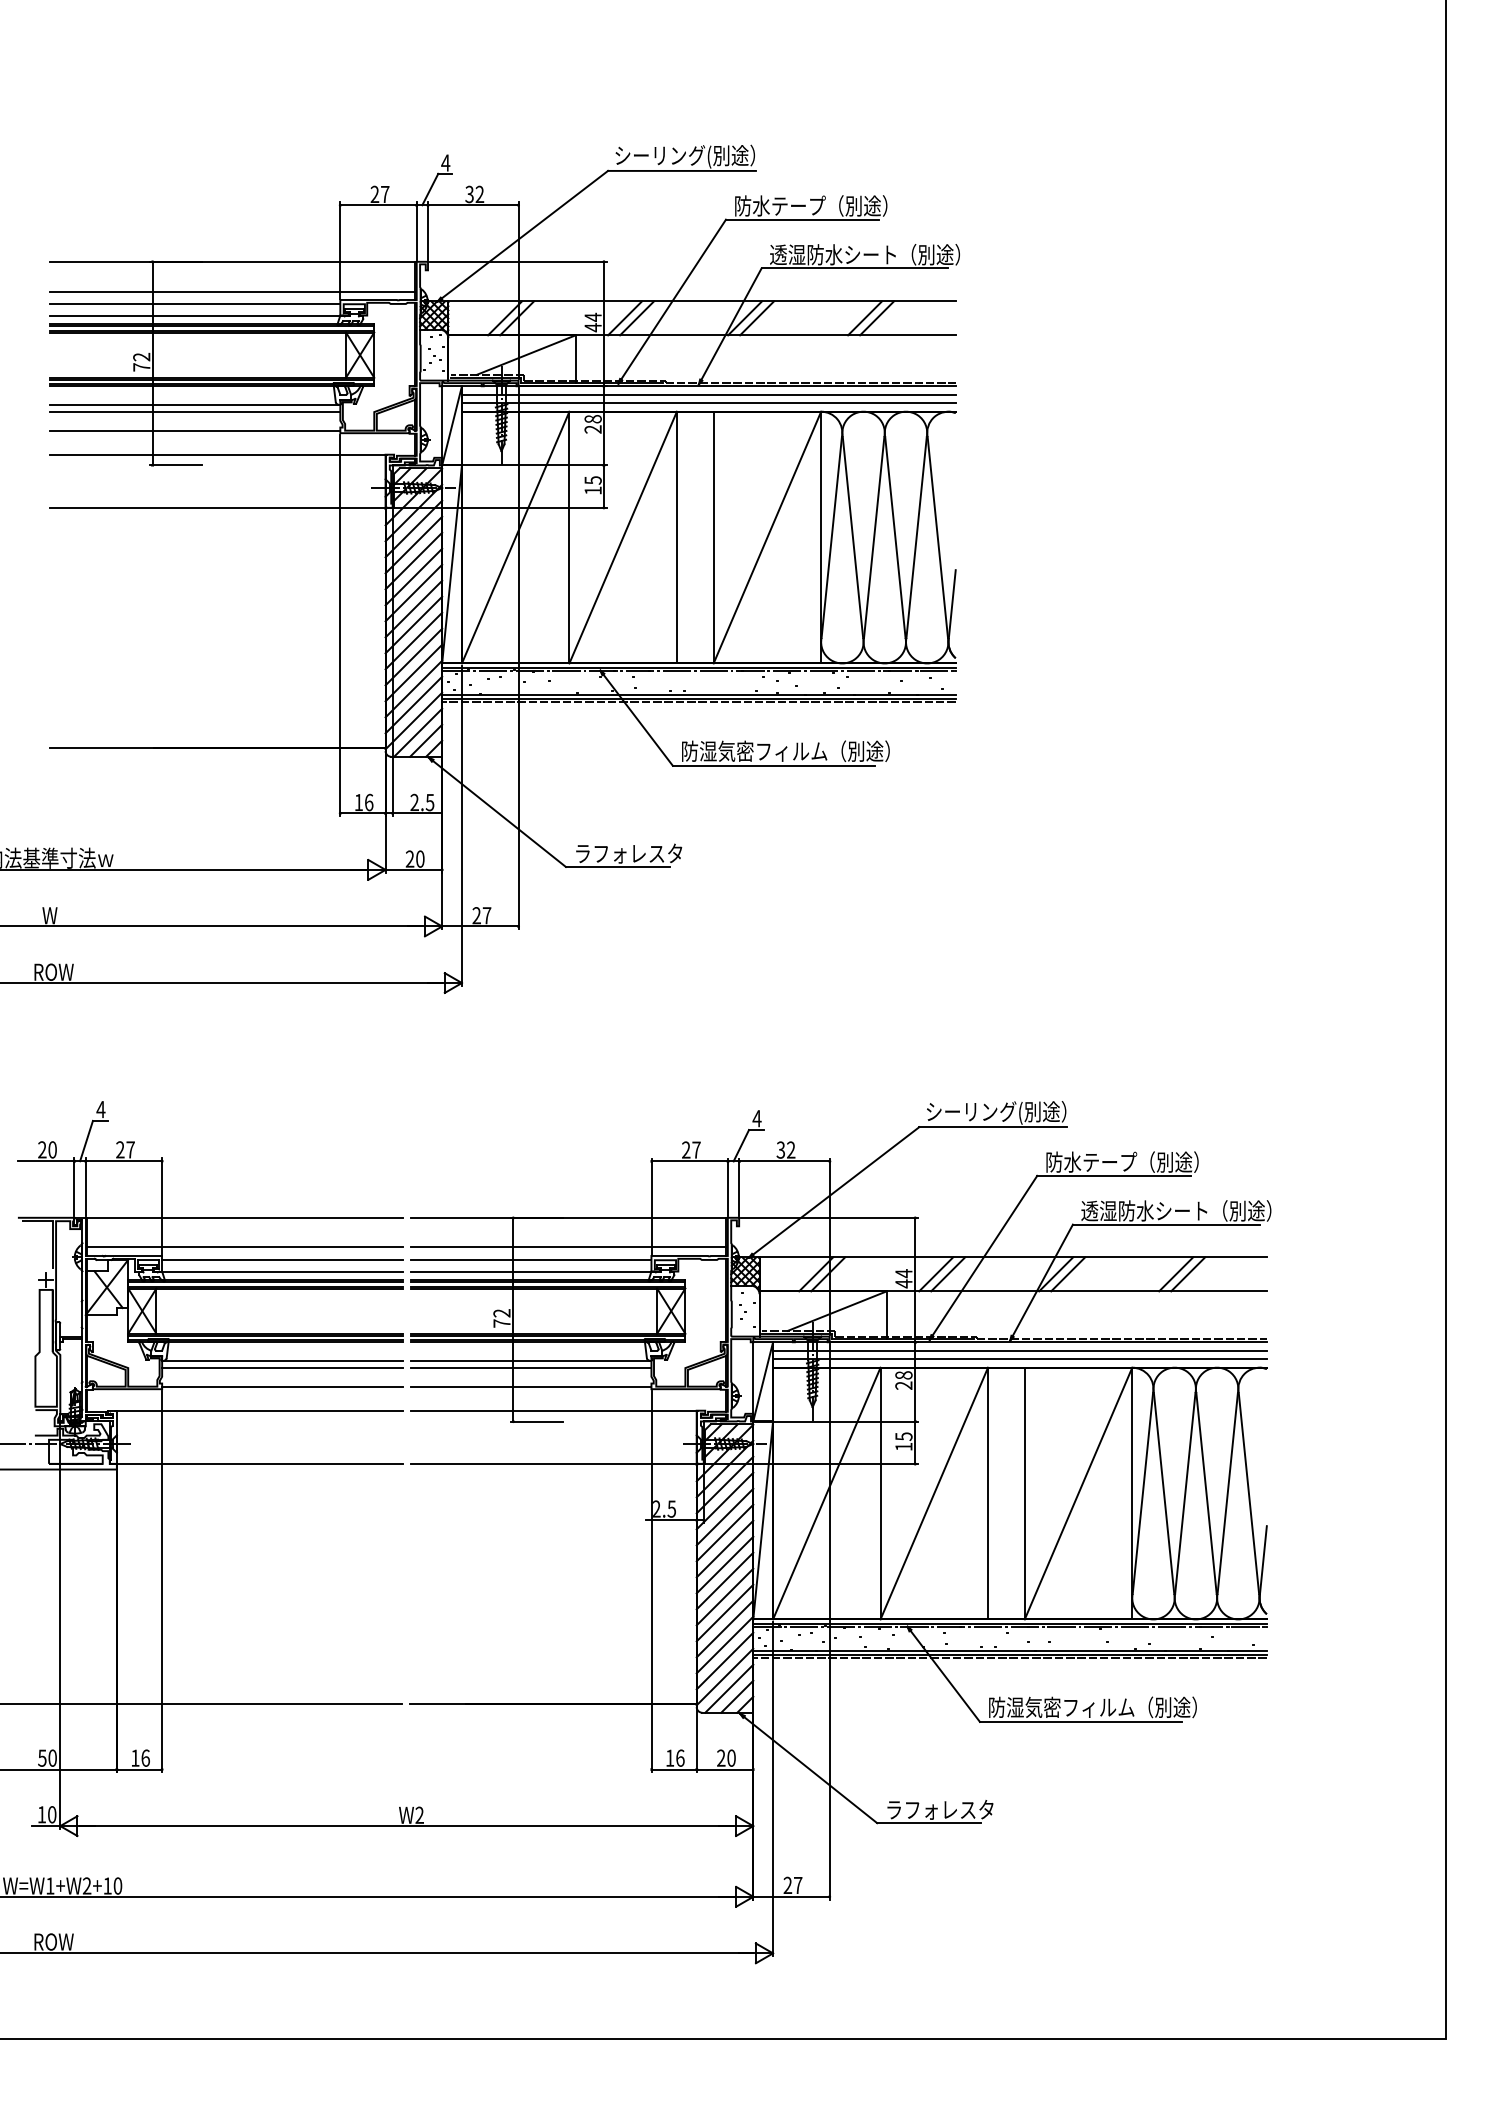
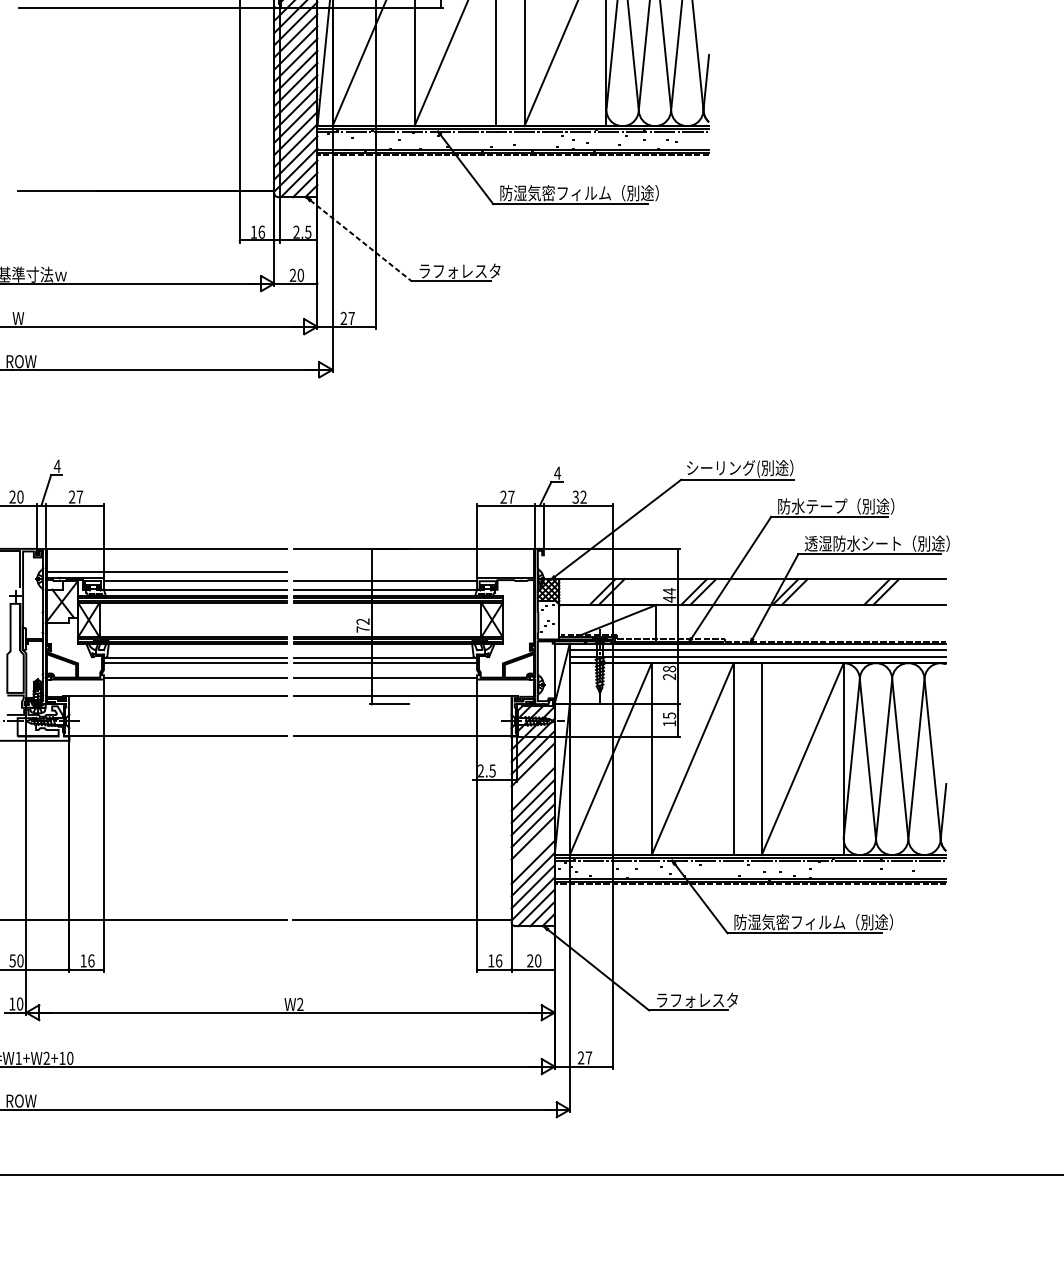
line: (499, 814) -> (361, 241), solid -> dashed
line: (568, 1247) -> (413, 571), removed
line: (724, 1516) -> (532, 776), removed
line: (724, 1612) -> (532, 849), removed

